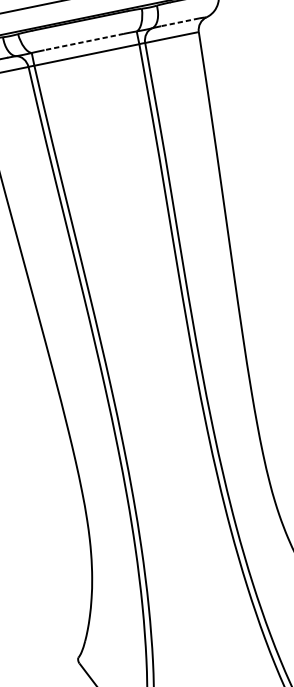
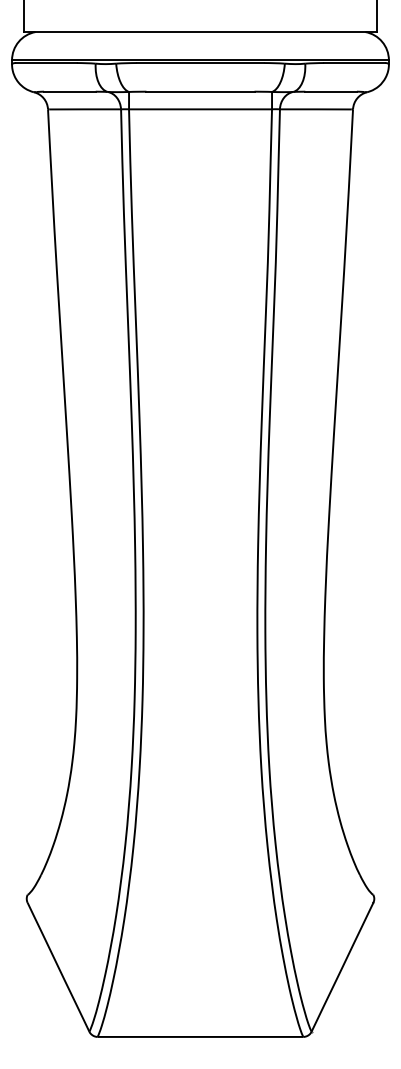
line: (180, 22) -> (331, 91), dashed -> solid
line: (83, 42) -> (199, 91), dashed -> solid

